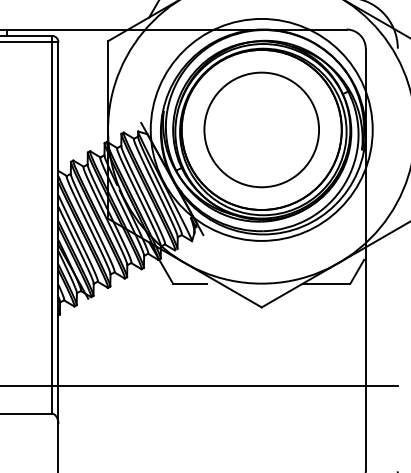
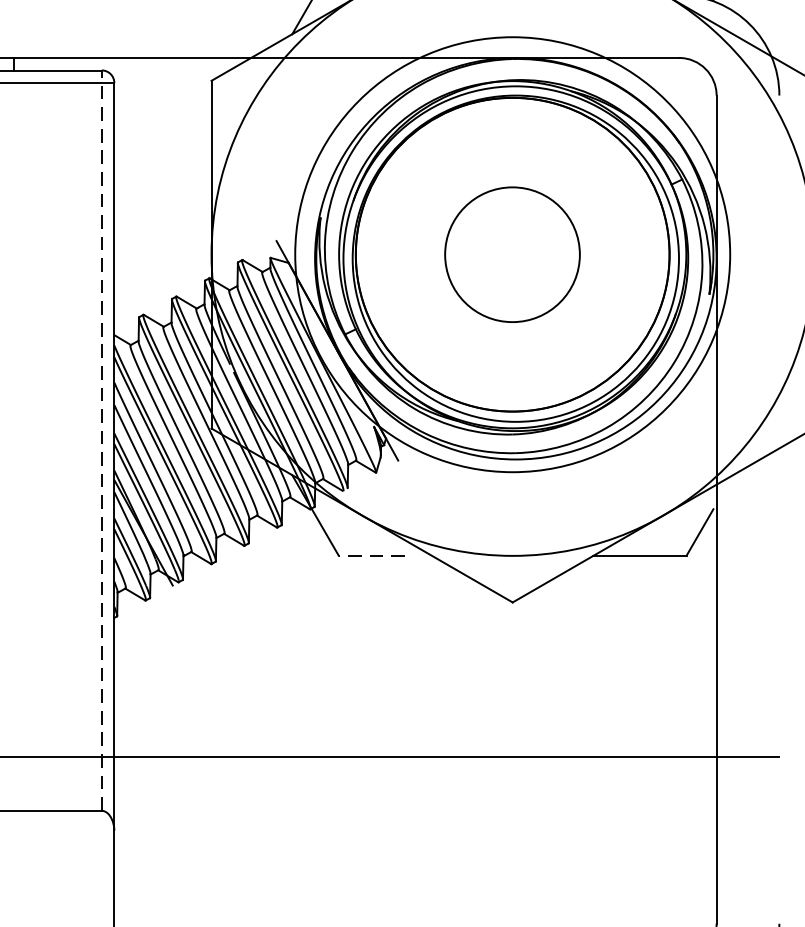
circle: (261, 129) -> (512, 253), size x0.6
line: (52, 224) -> (102, 439), solid -> dashed
line: (189, 283) -> (371, 555), solid -> dashed

